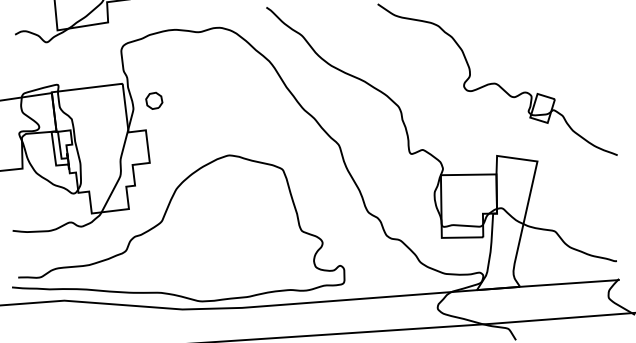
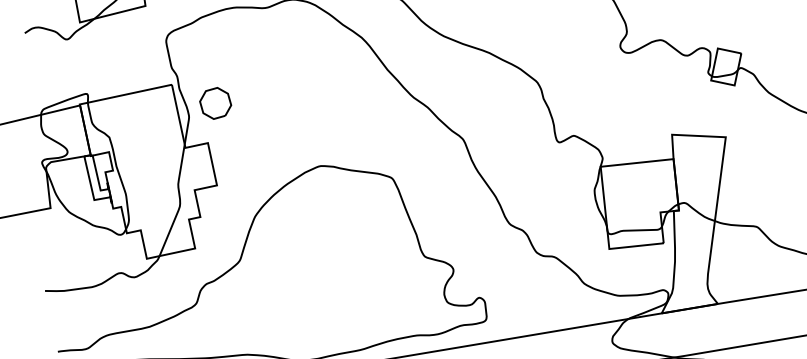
part: (153, 100) -> (214, 103), size x1.43

